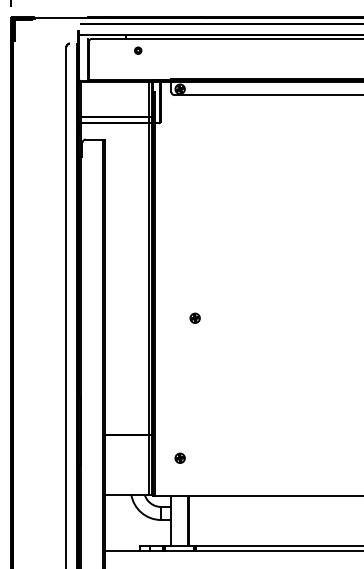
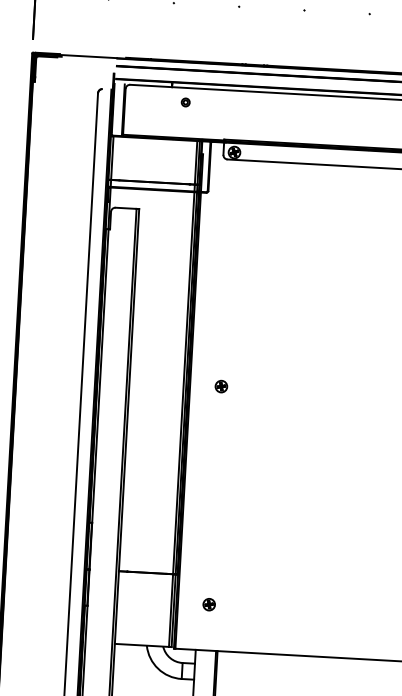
part: (194, 317) -> (220, 385), moved

